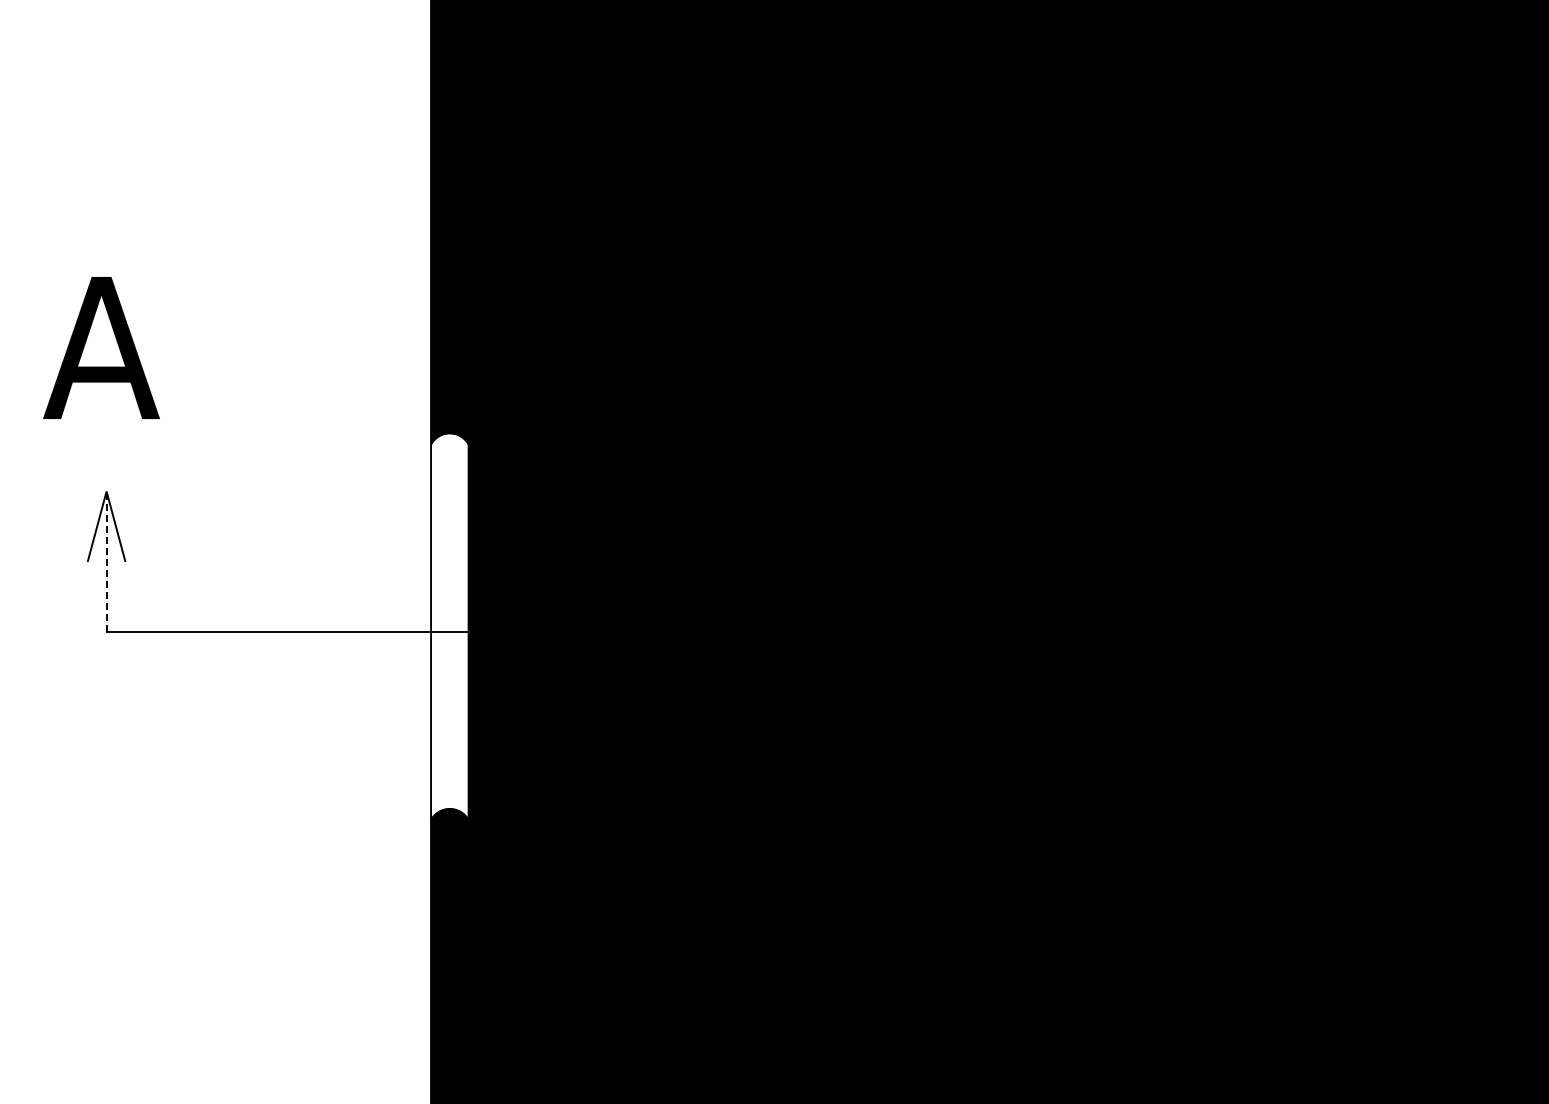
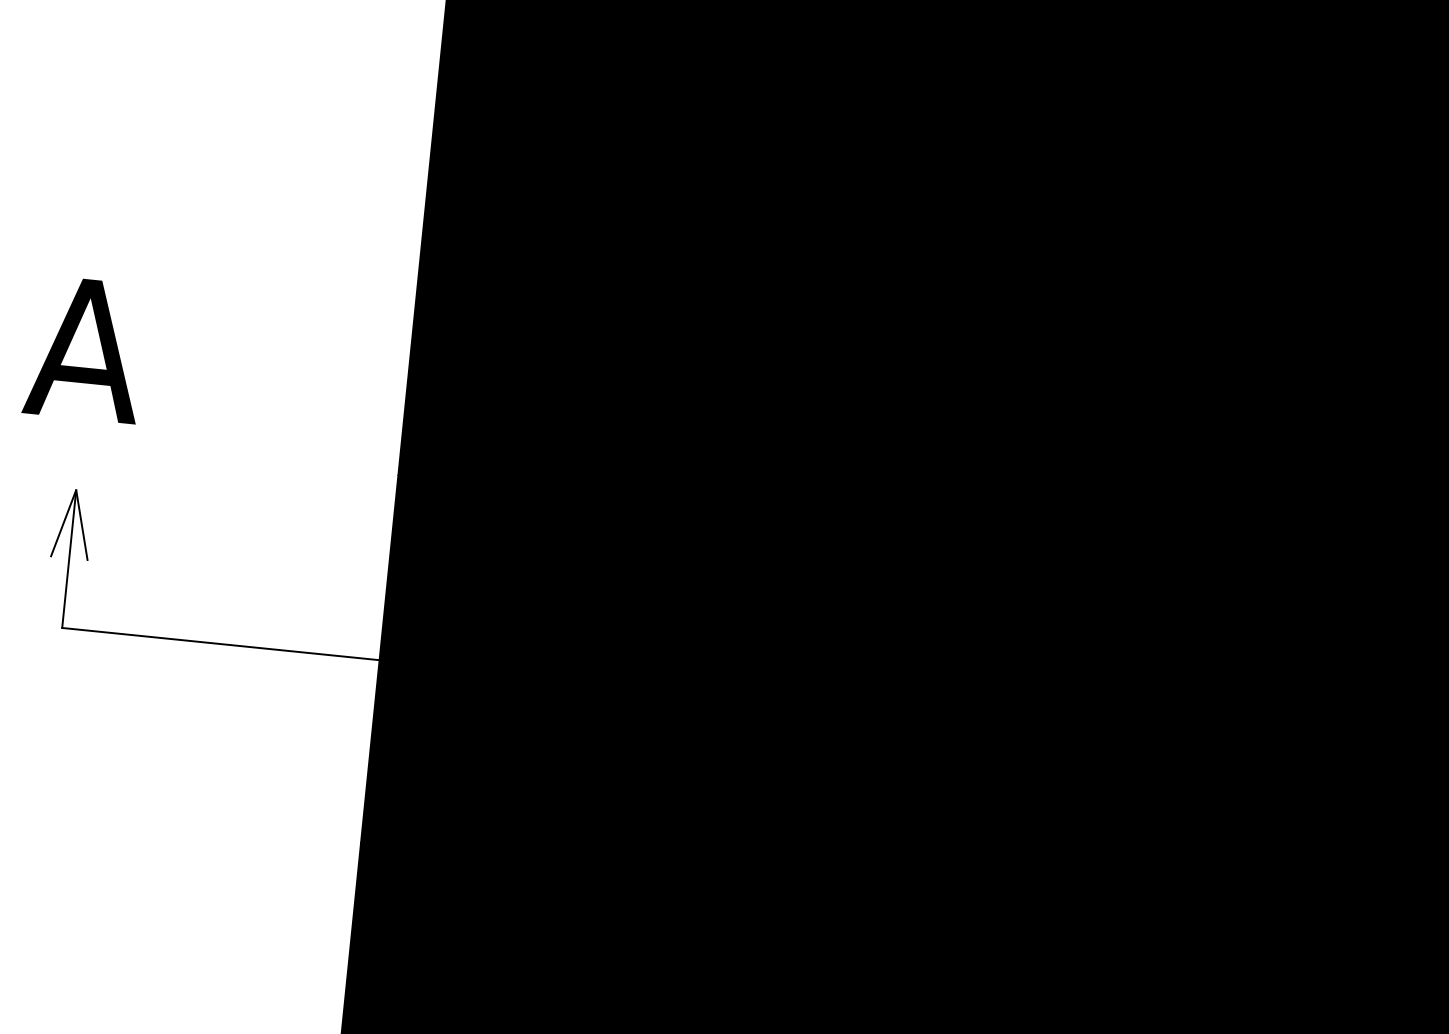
line: (106, 561) -> (69, 558), dashed -> solid
fill: (449, 626) -> (398, 656), added

